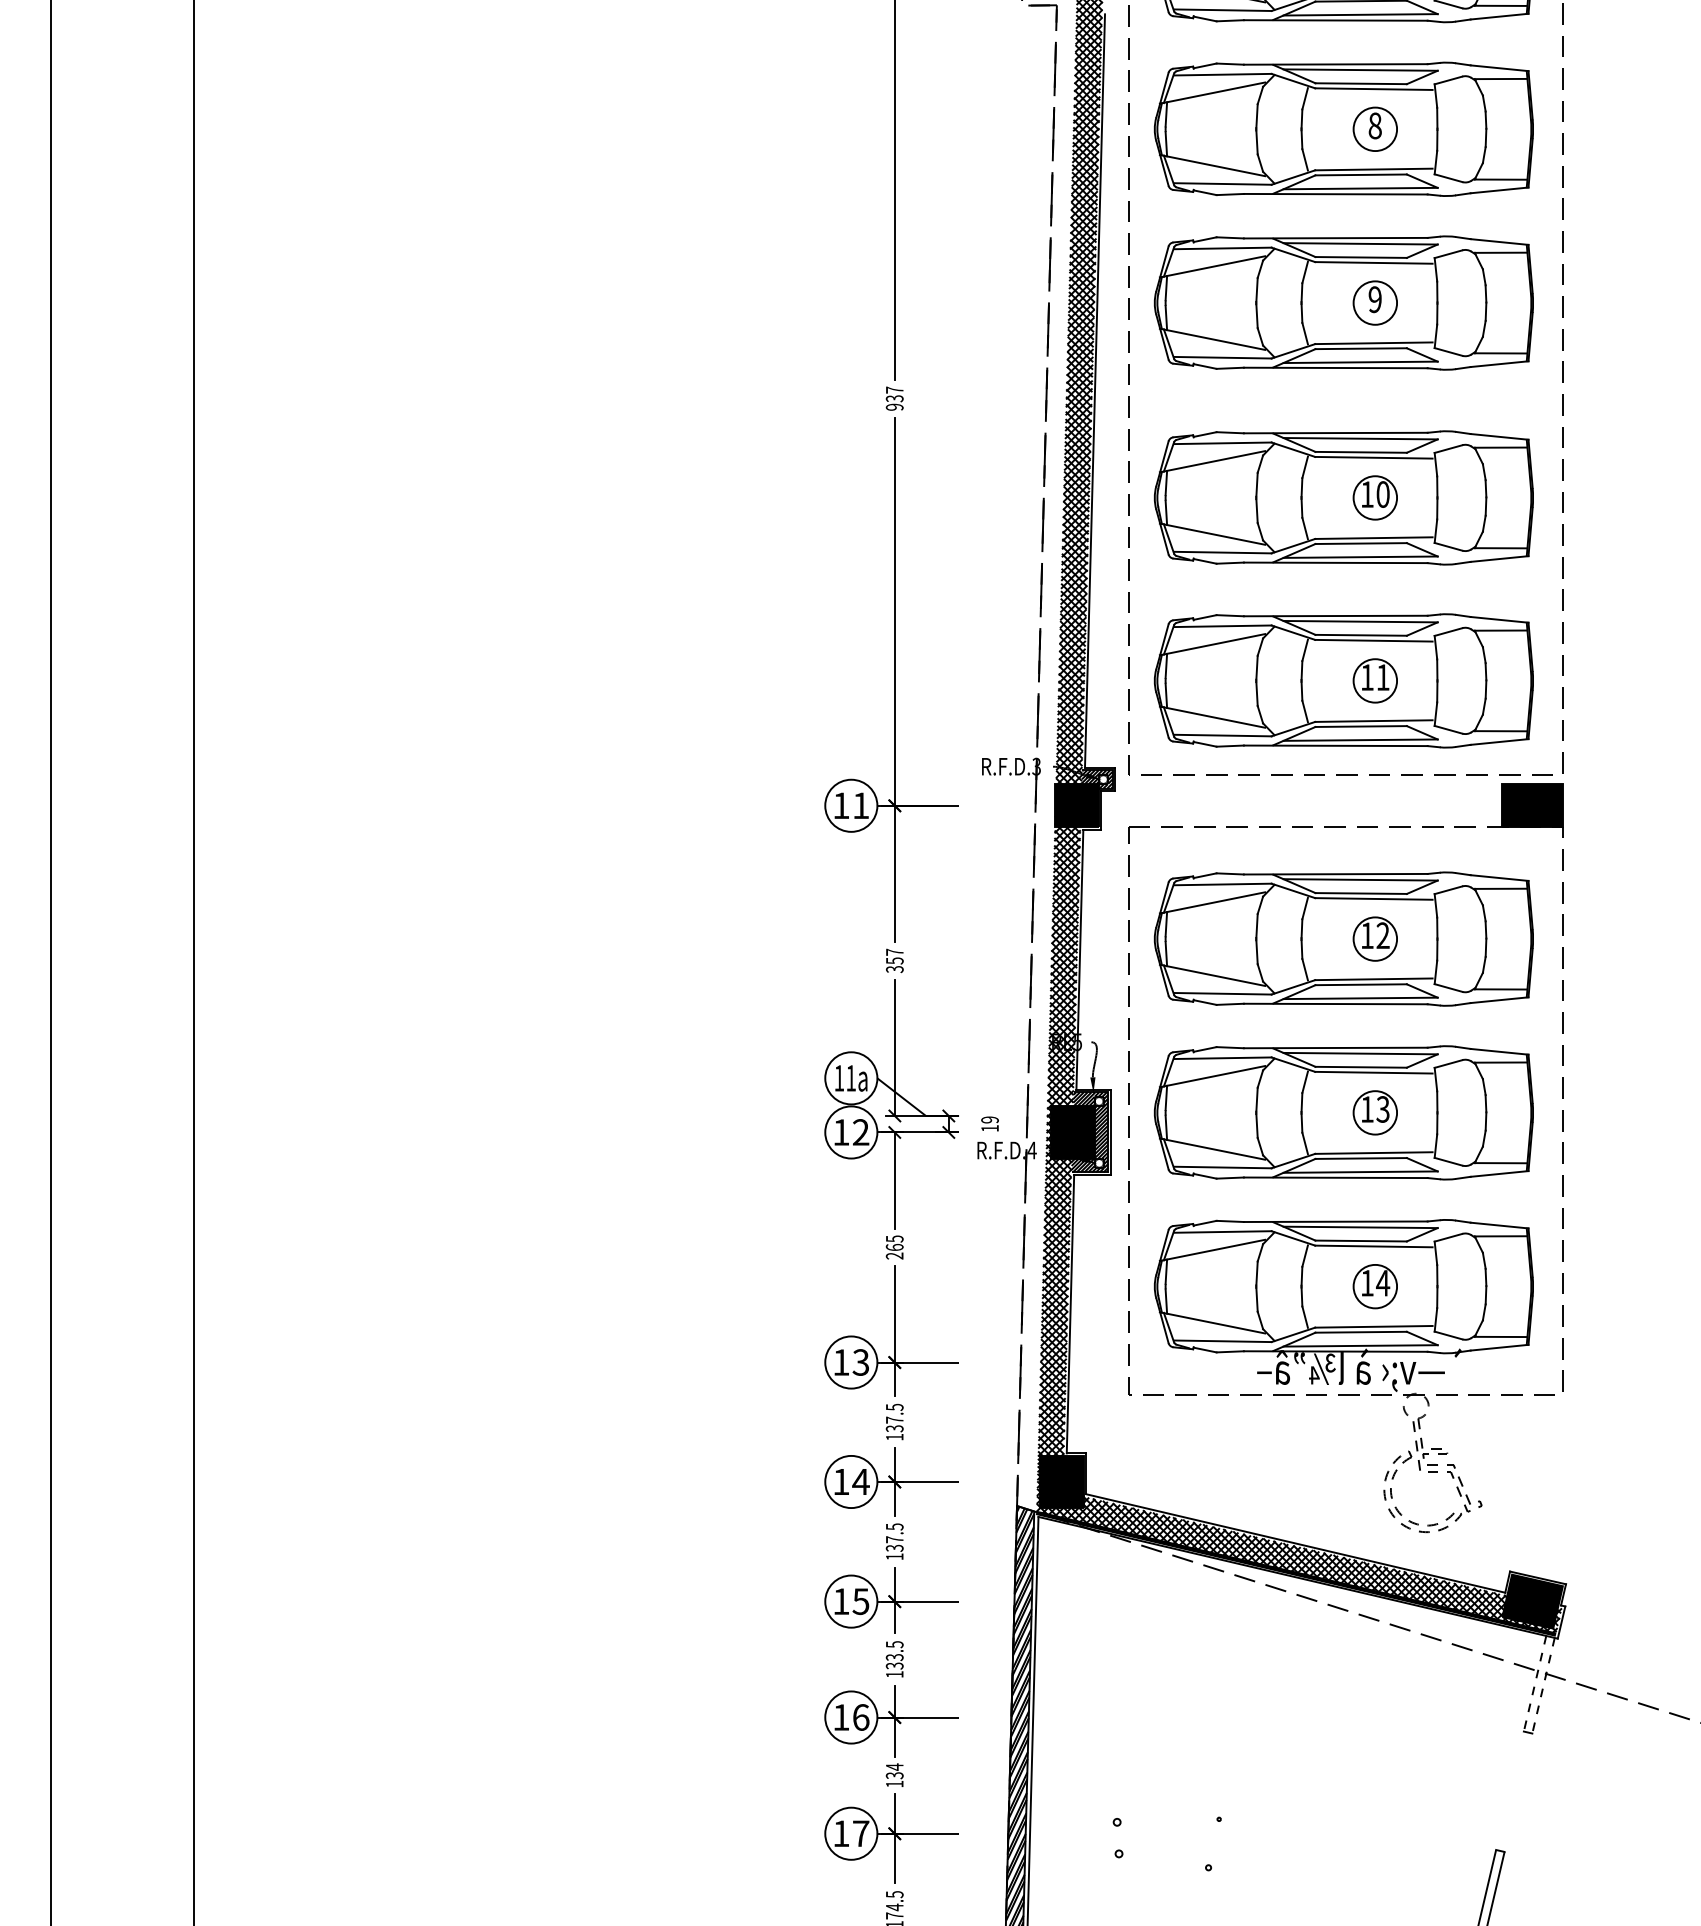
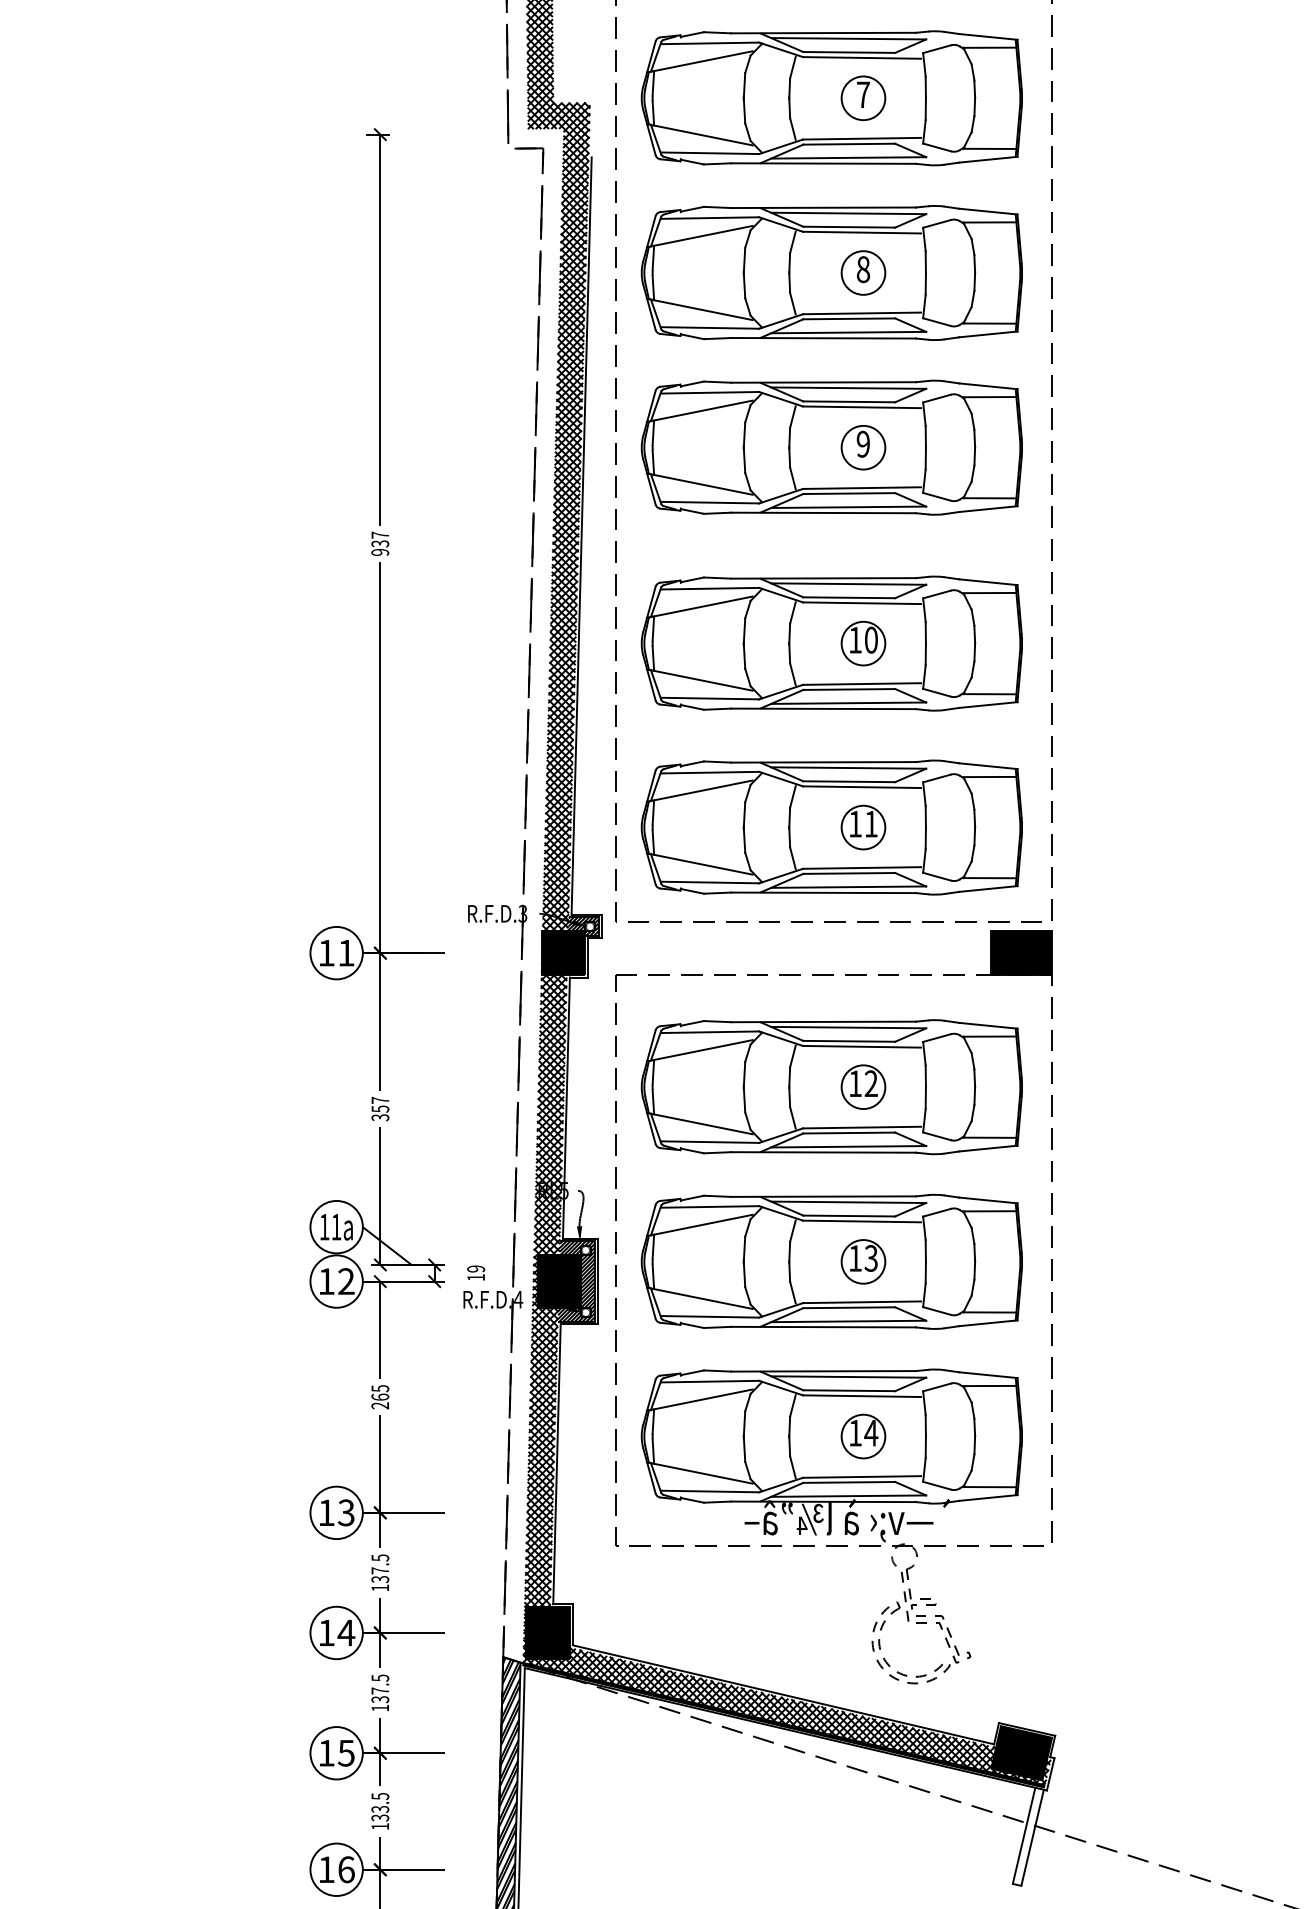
line: (1534, 1684) -> (1023, 1836), dashed -> solid
line: (1543, 1686) -> (1032, 1838), dashed -> solid

